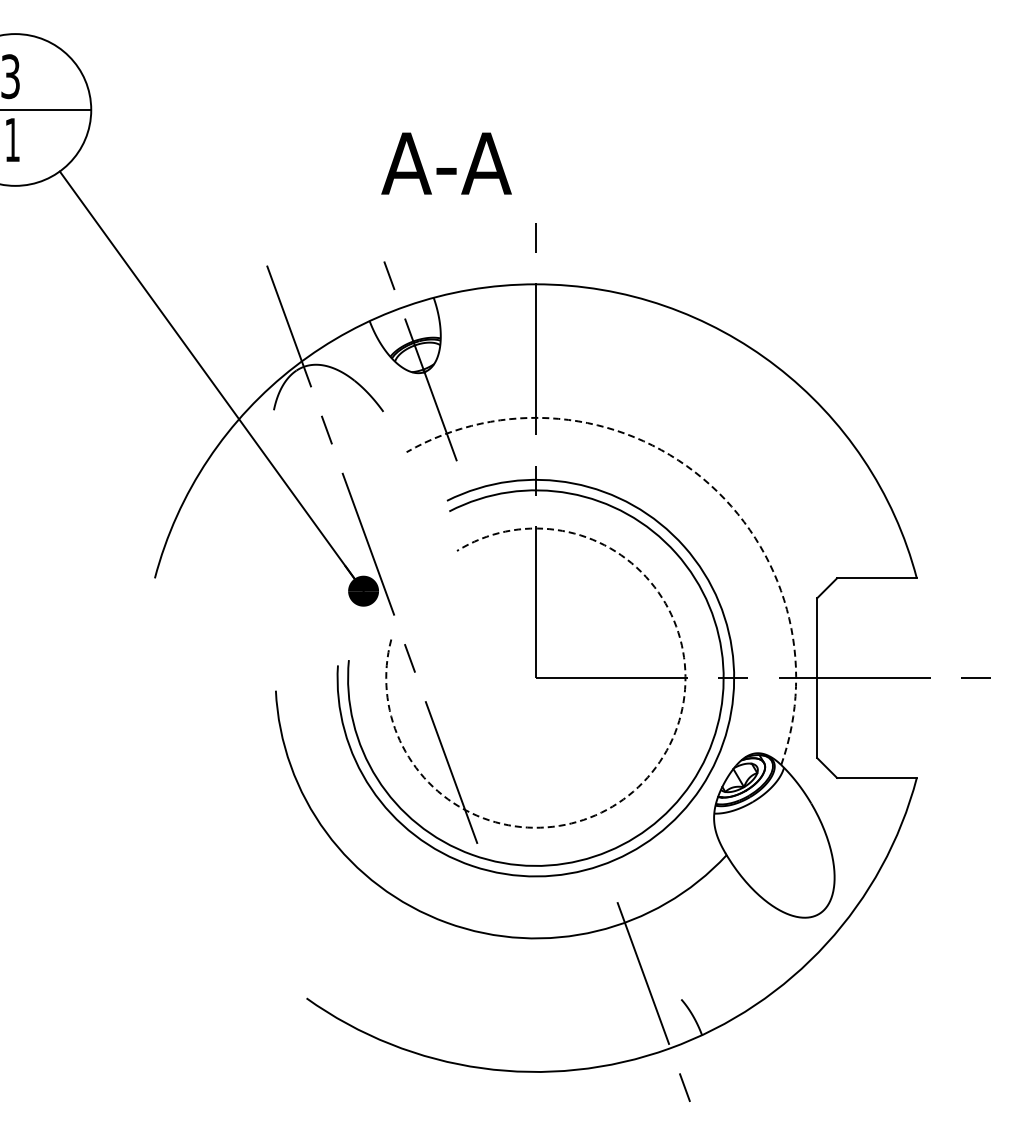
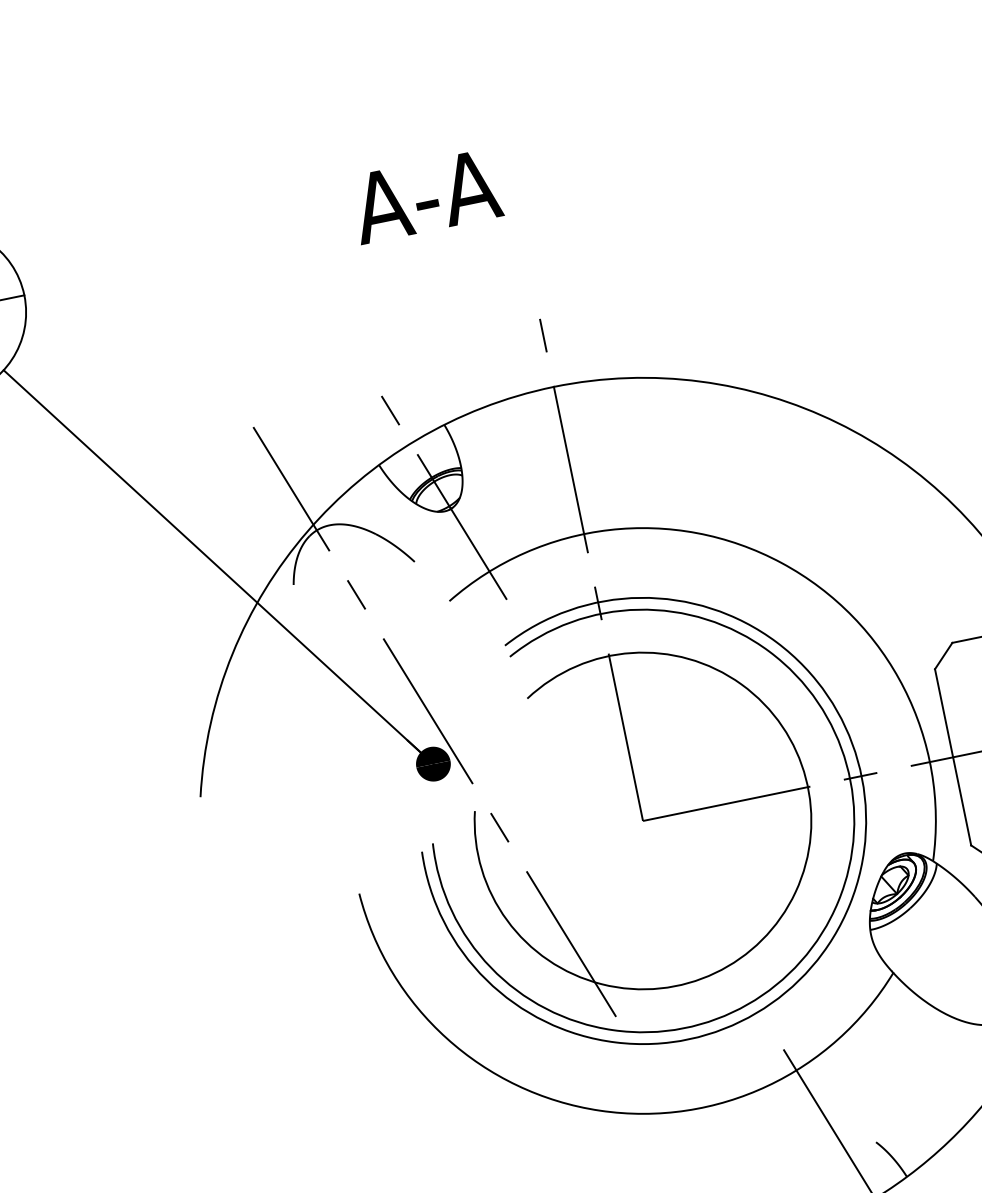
text: (446, 163) -> (425, 196), moved
arc: (702, 478) -> (781, 563), dashed -> solid
arc: (656, 767) -> (796, 892), dashed -> solid

